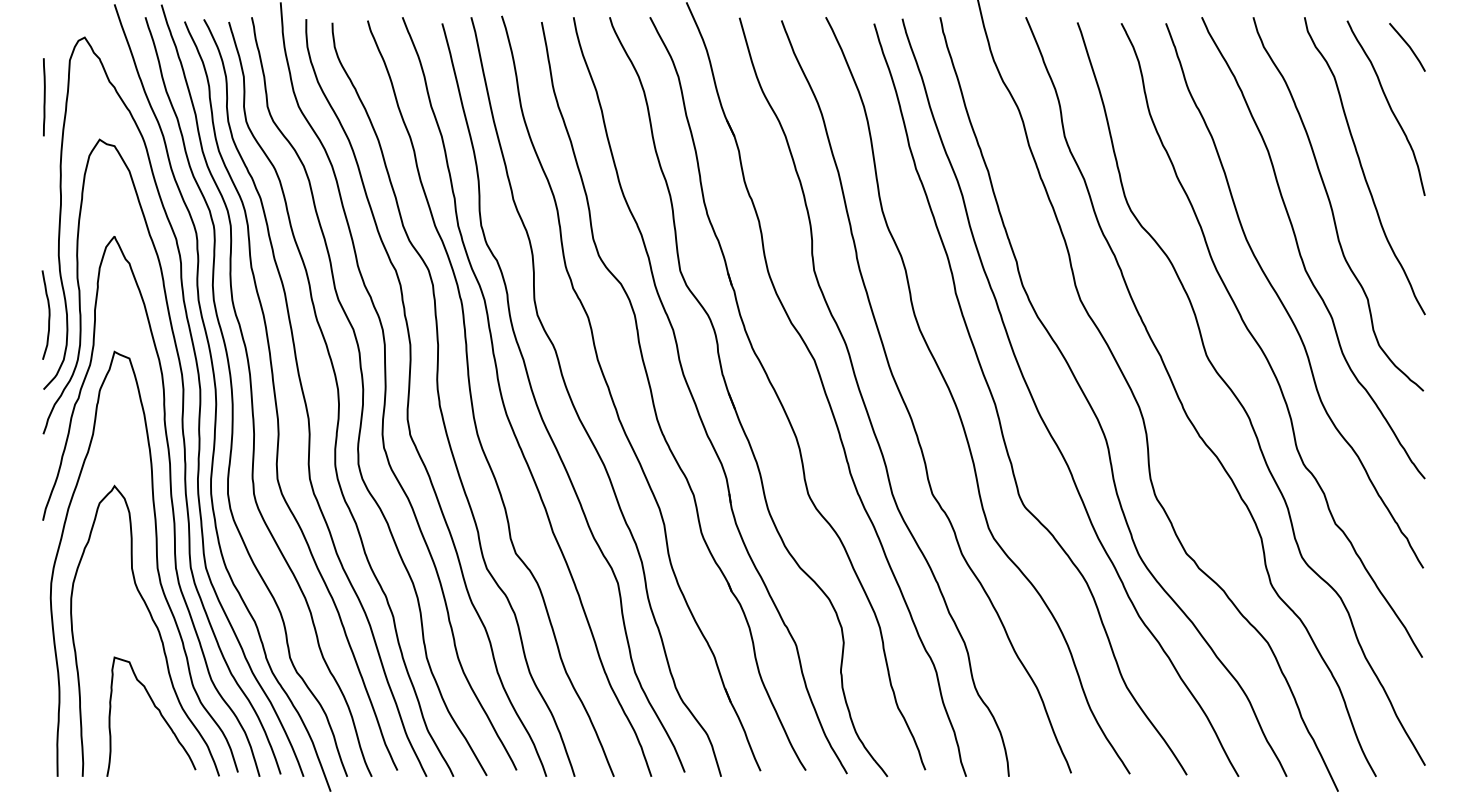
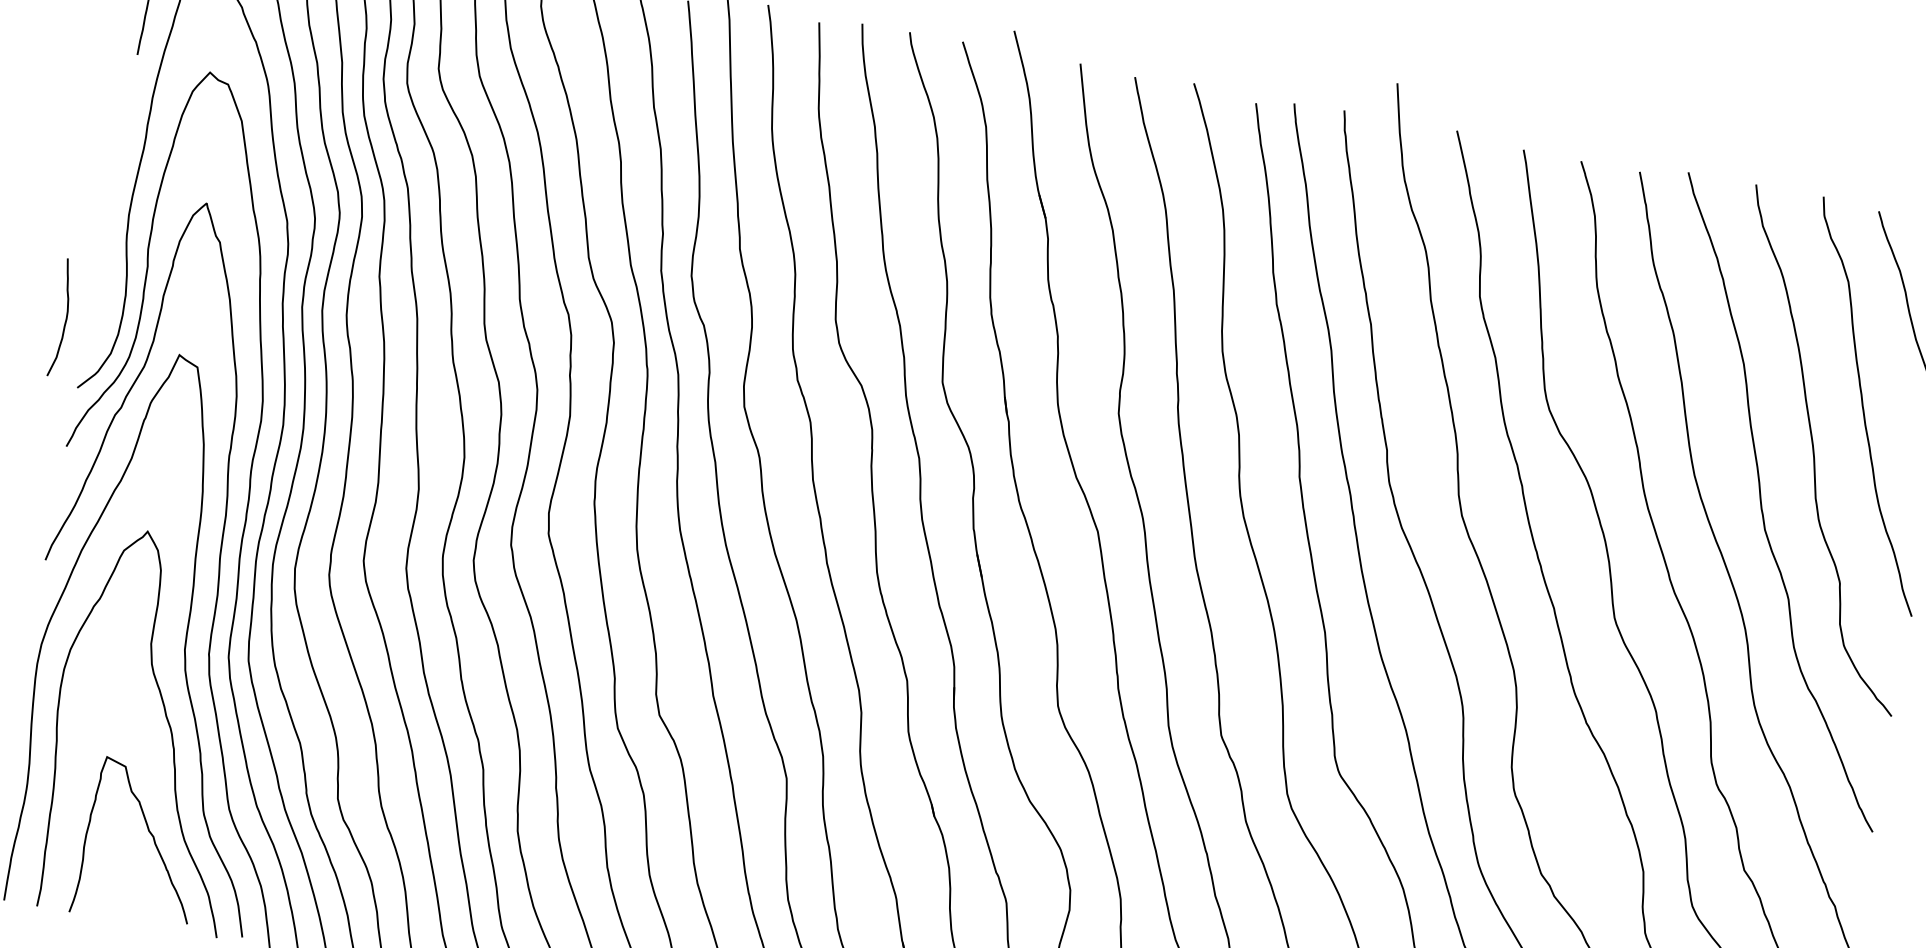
curve: (48, 314) -> (65, 317), moved

